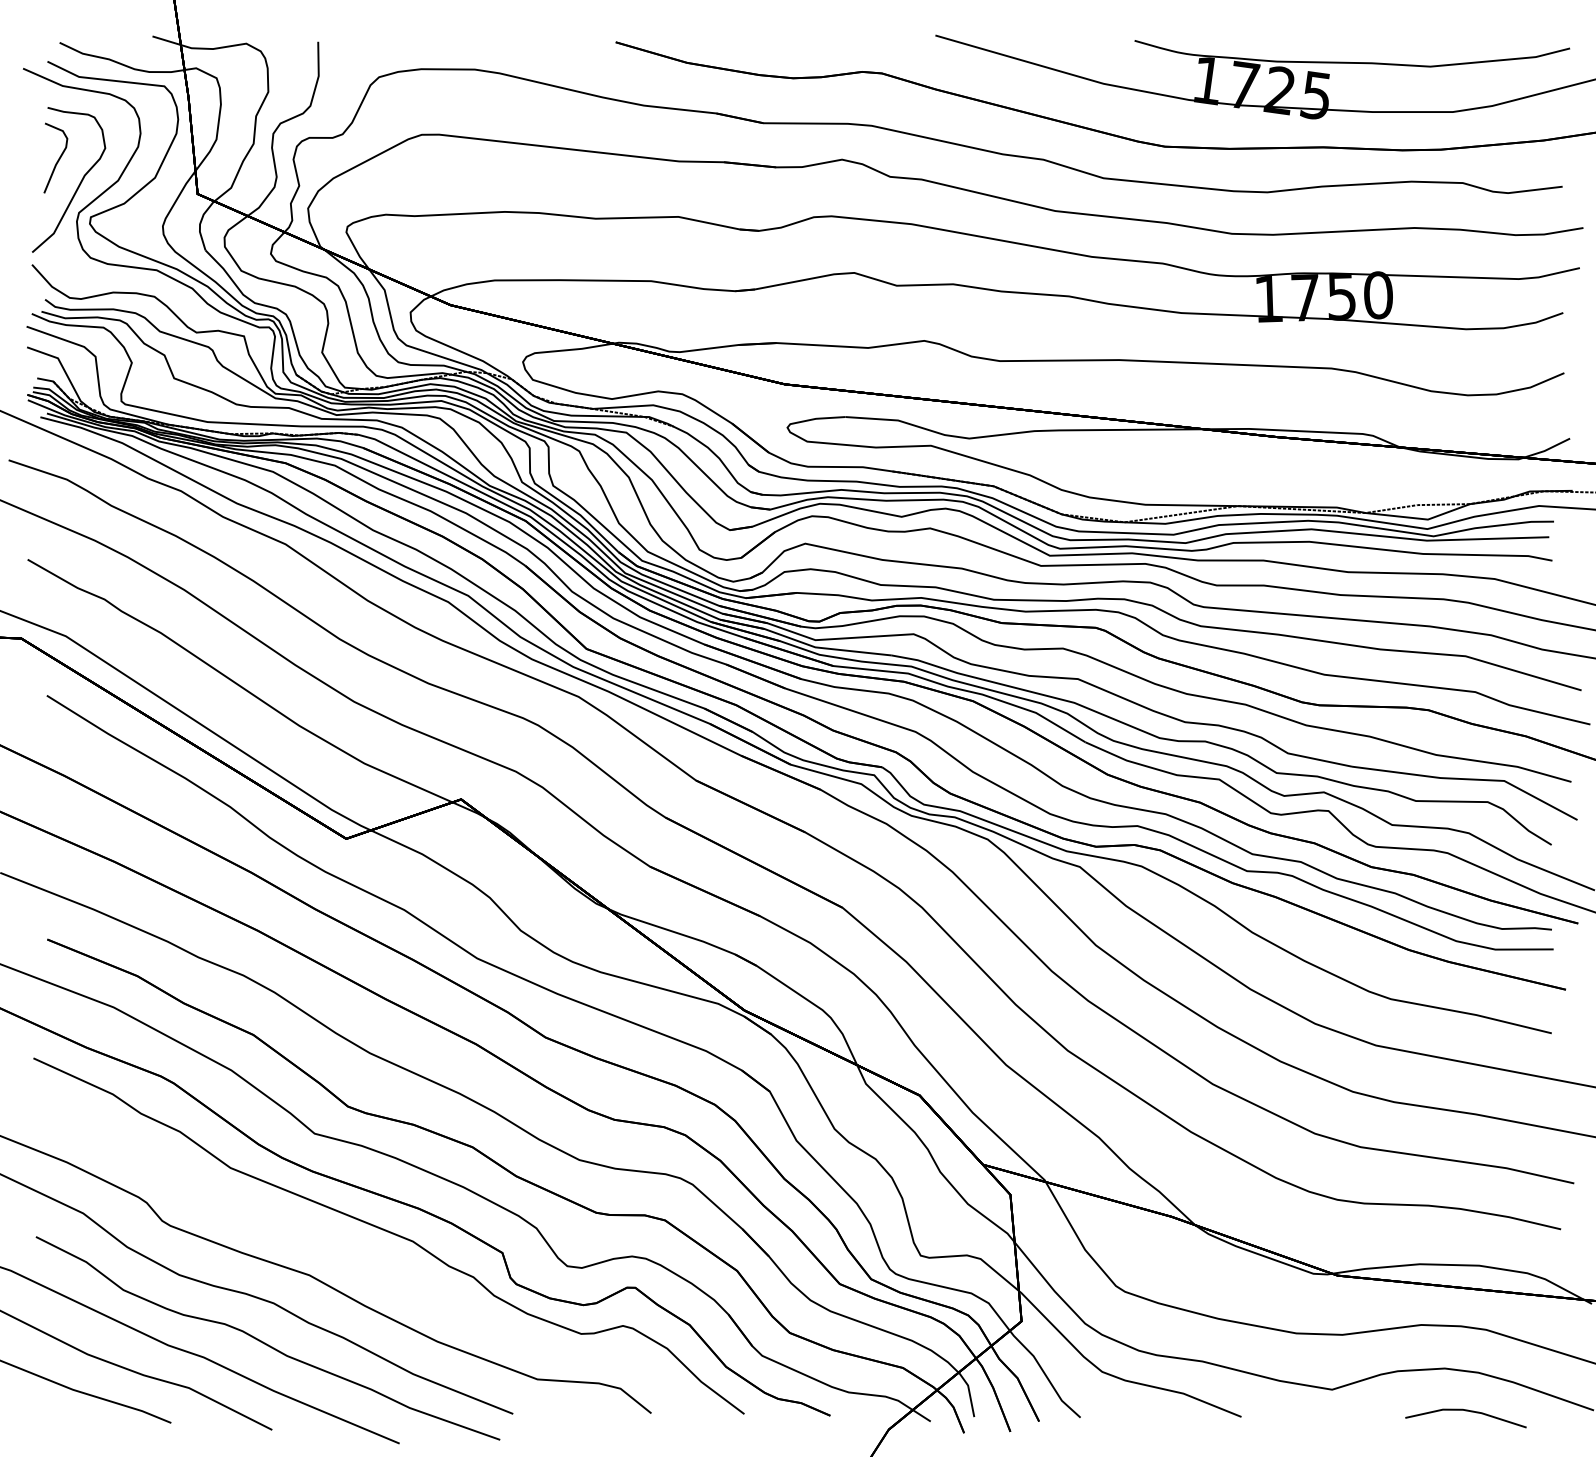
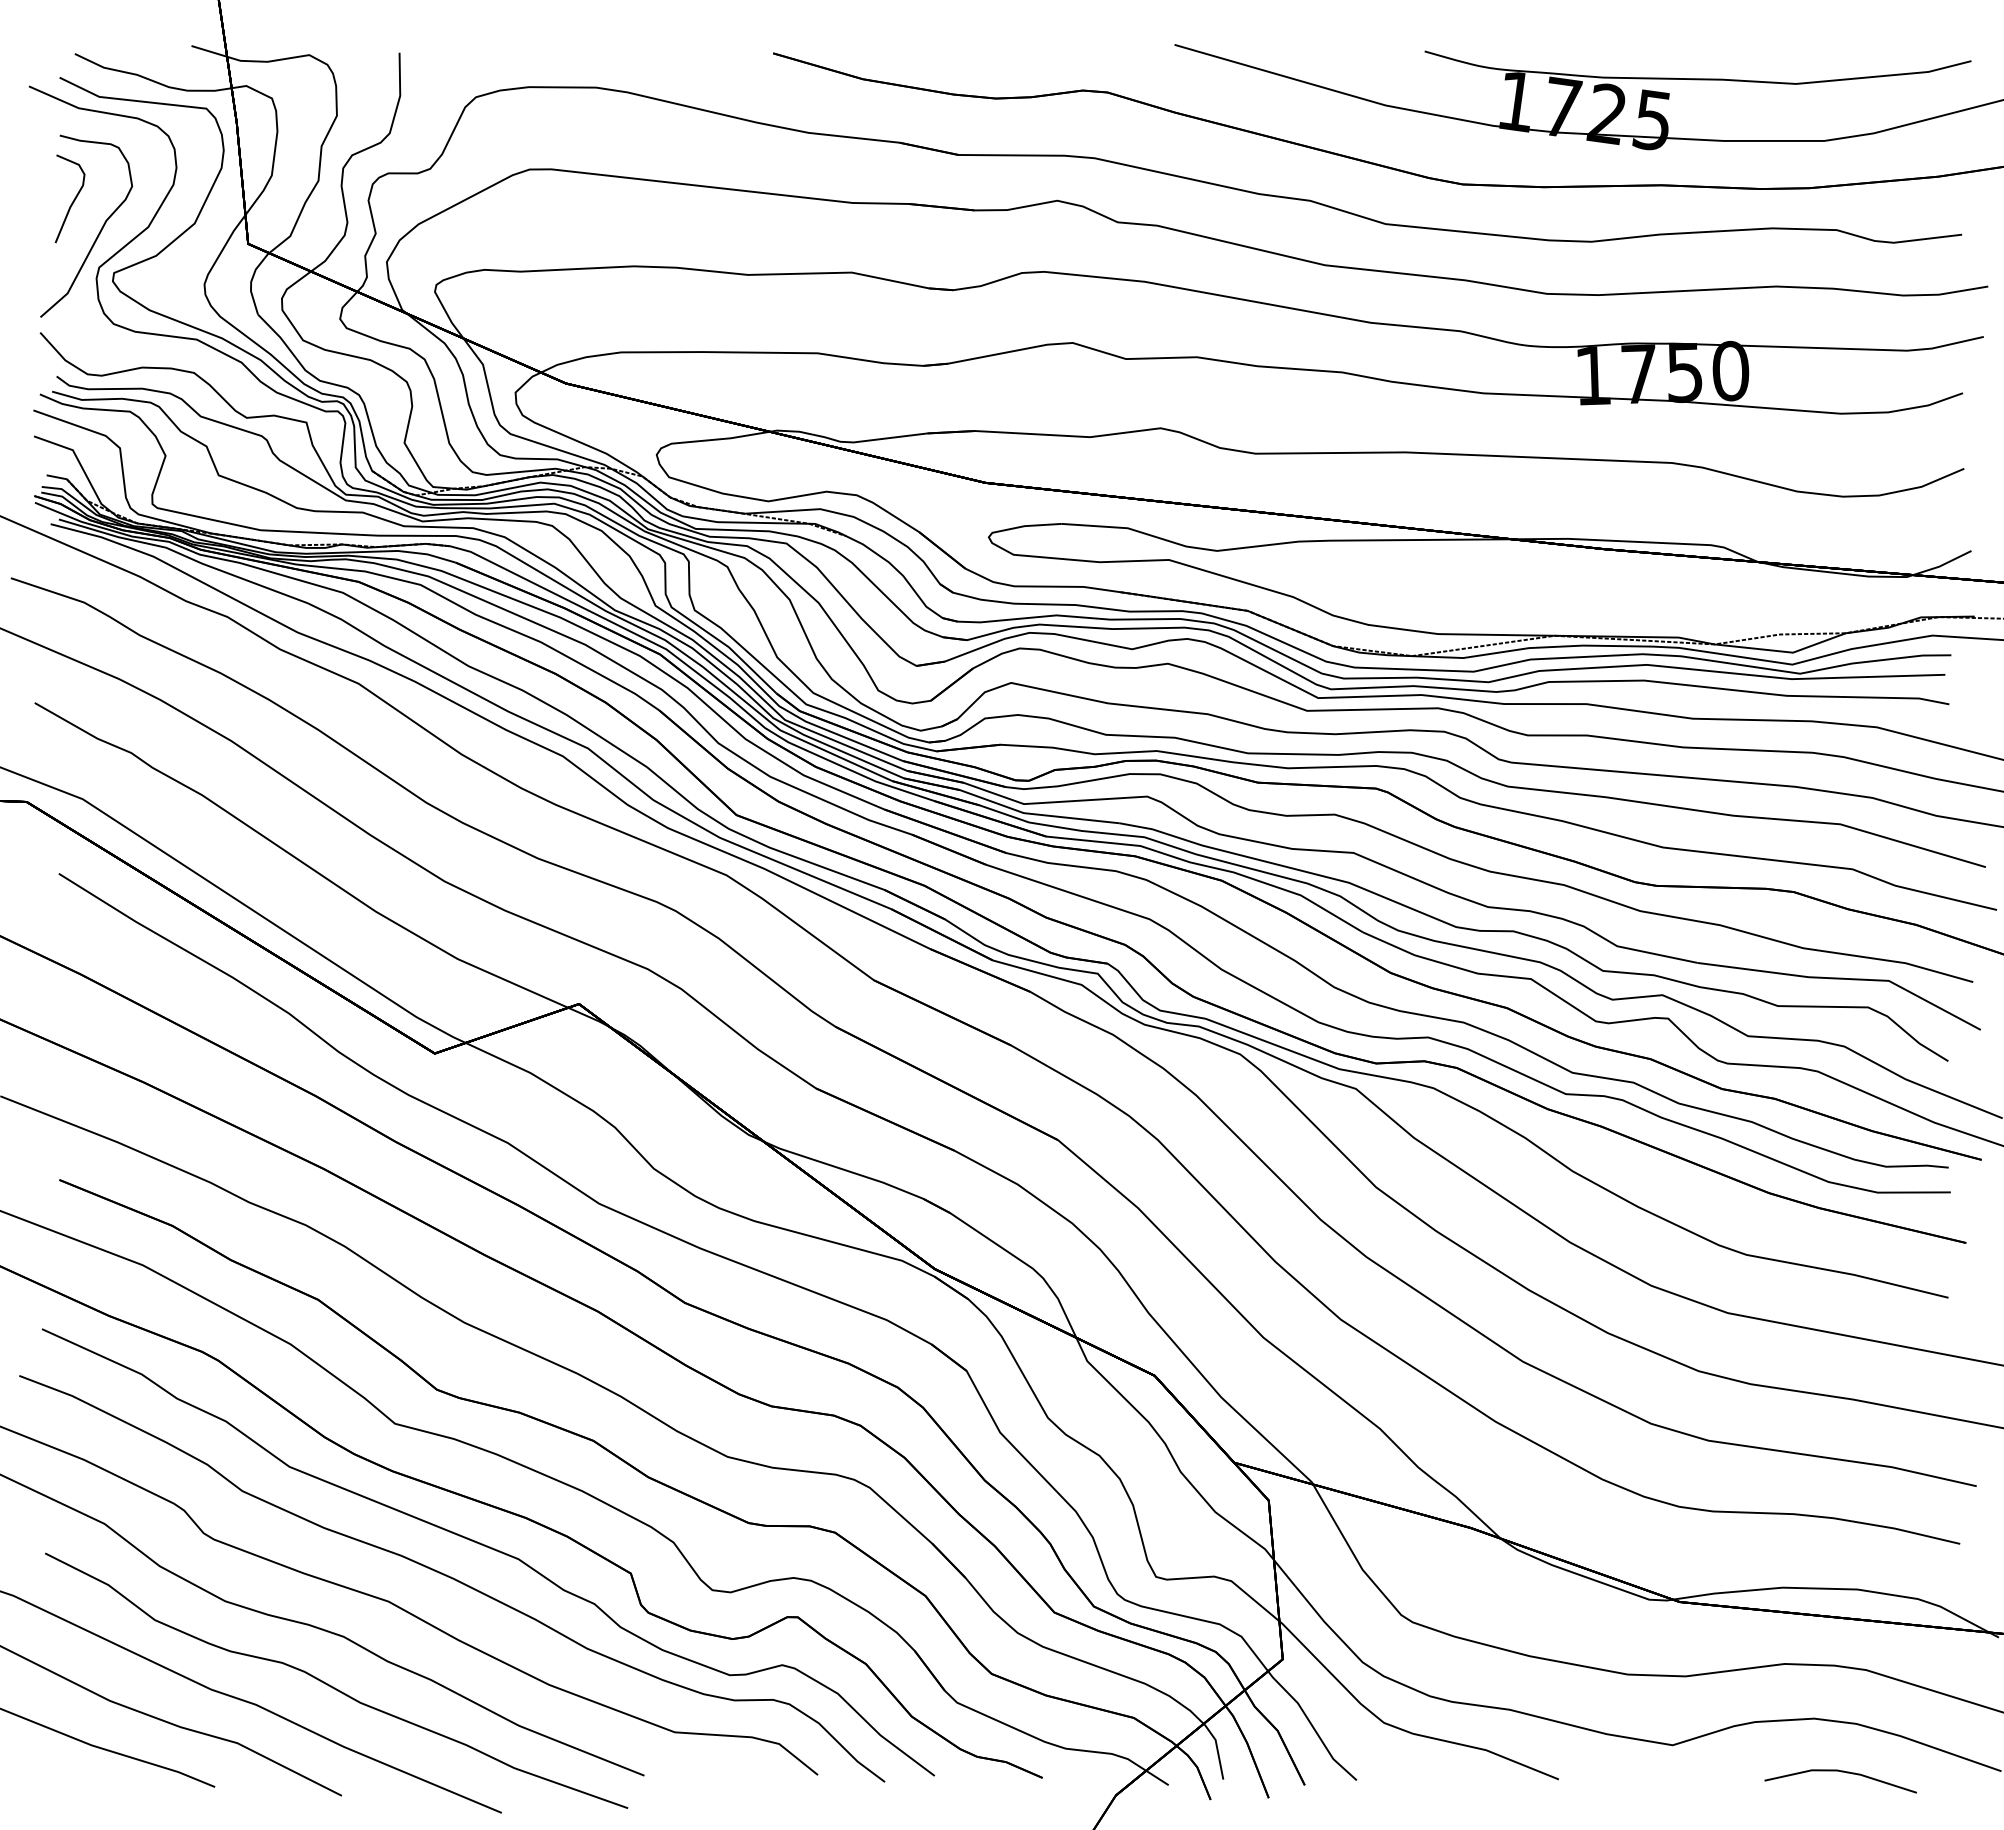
part: (360, 1256) -> (452, 1578), added

